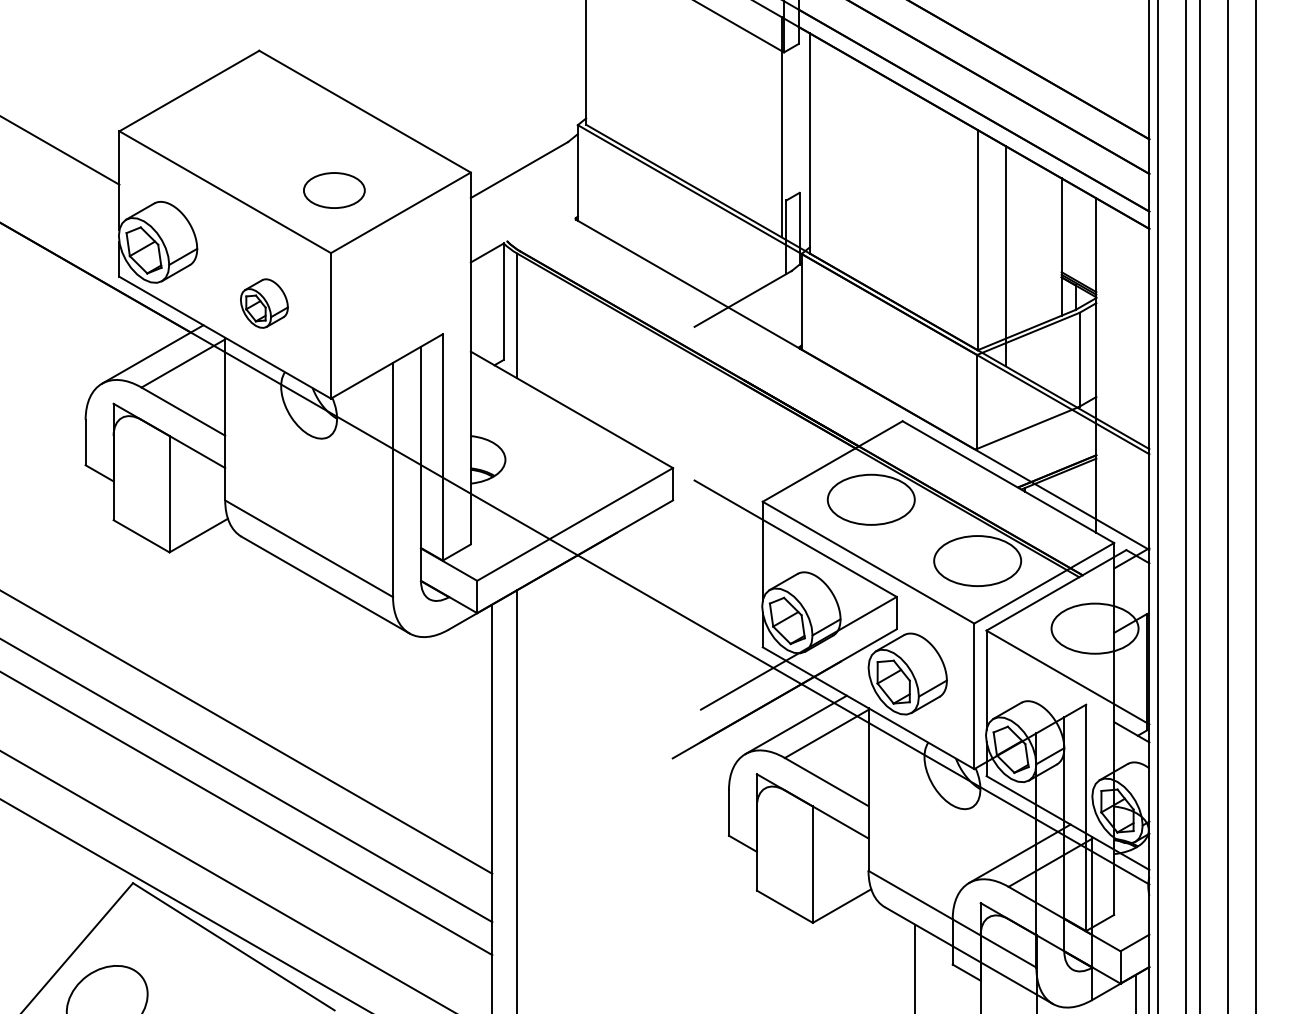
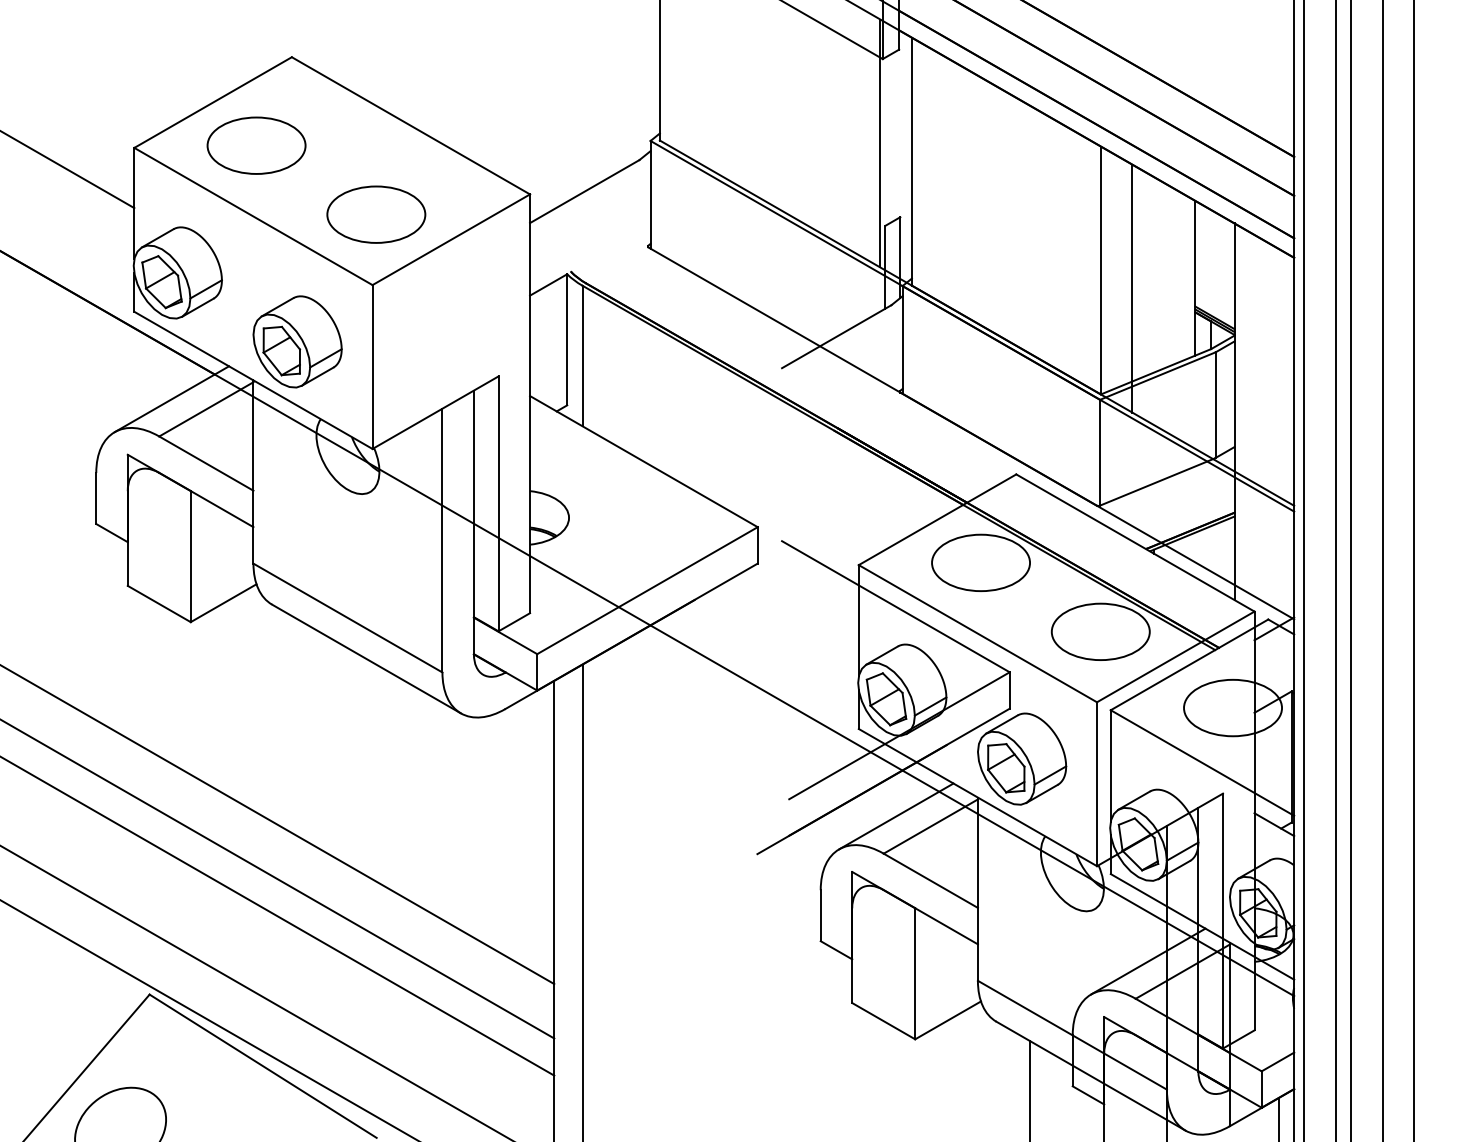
part: (227, 129) -> (256, 145), added
part: (334, 190) -> (376, 214), size x1.43
part: (264, 303) -> (297, 341), size x1.67

